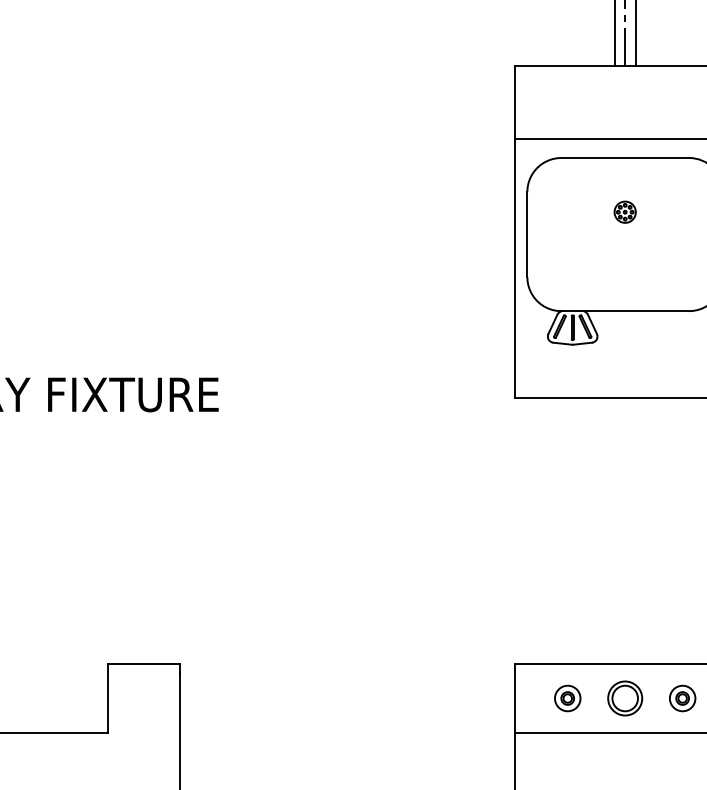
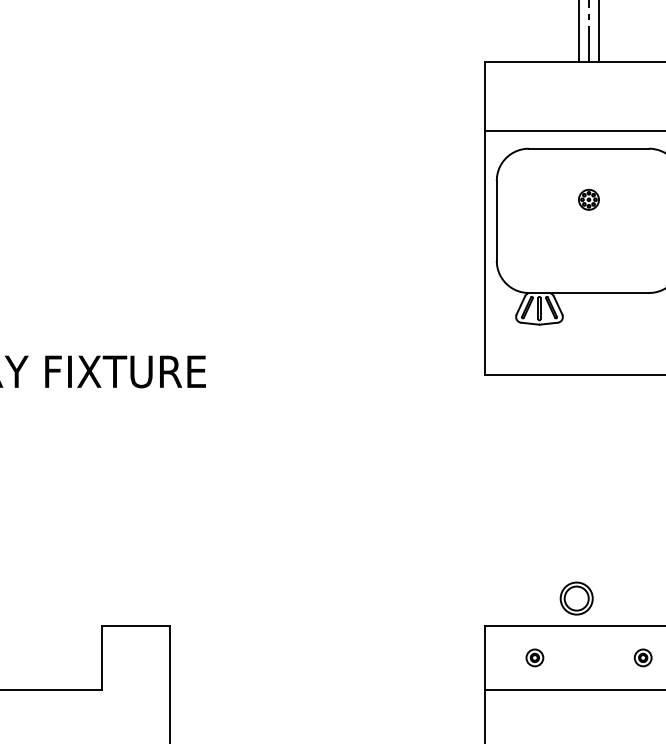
part: (567, 698) -> (534, 657), size x0.7
part: (625, 698) -> (577, 598), moved
part: (682, 698) -> (642, 657), size x0.7

